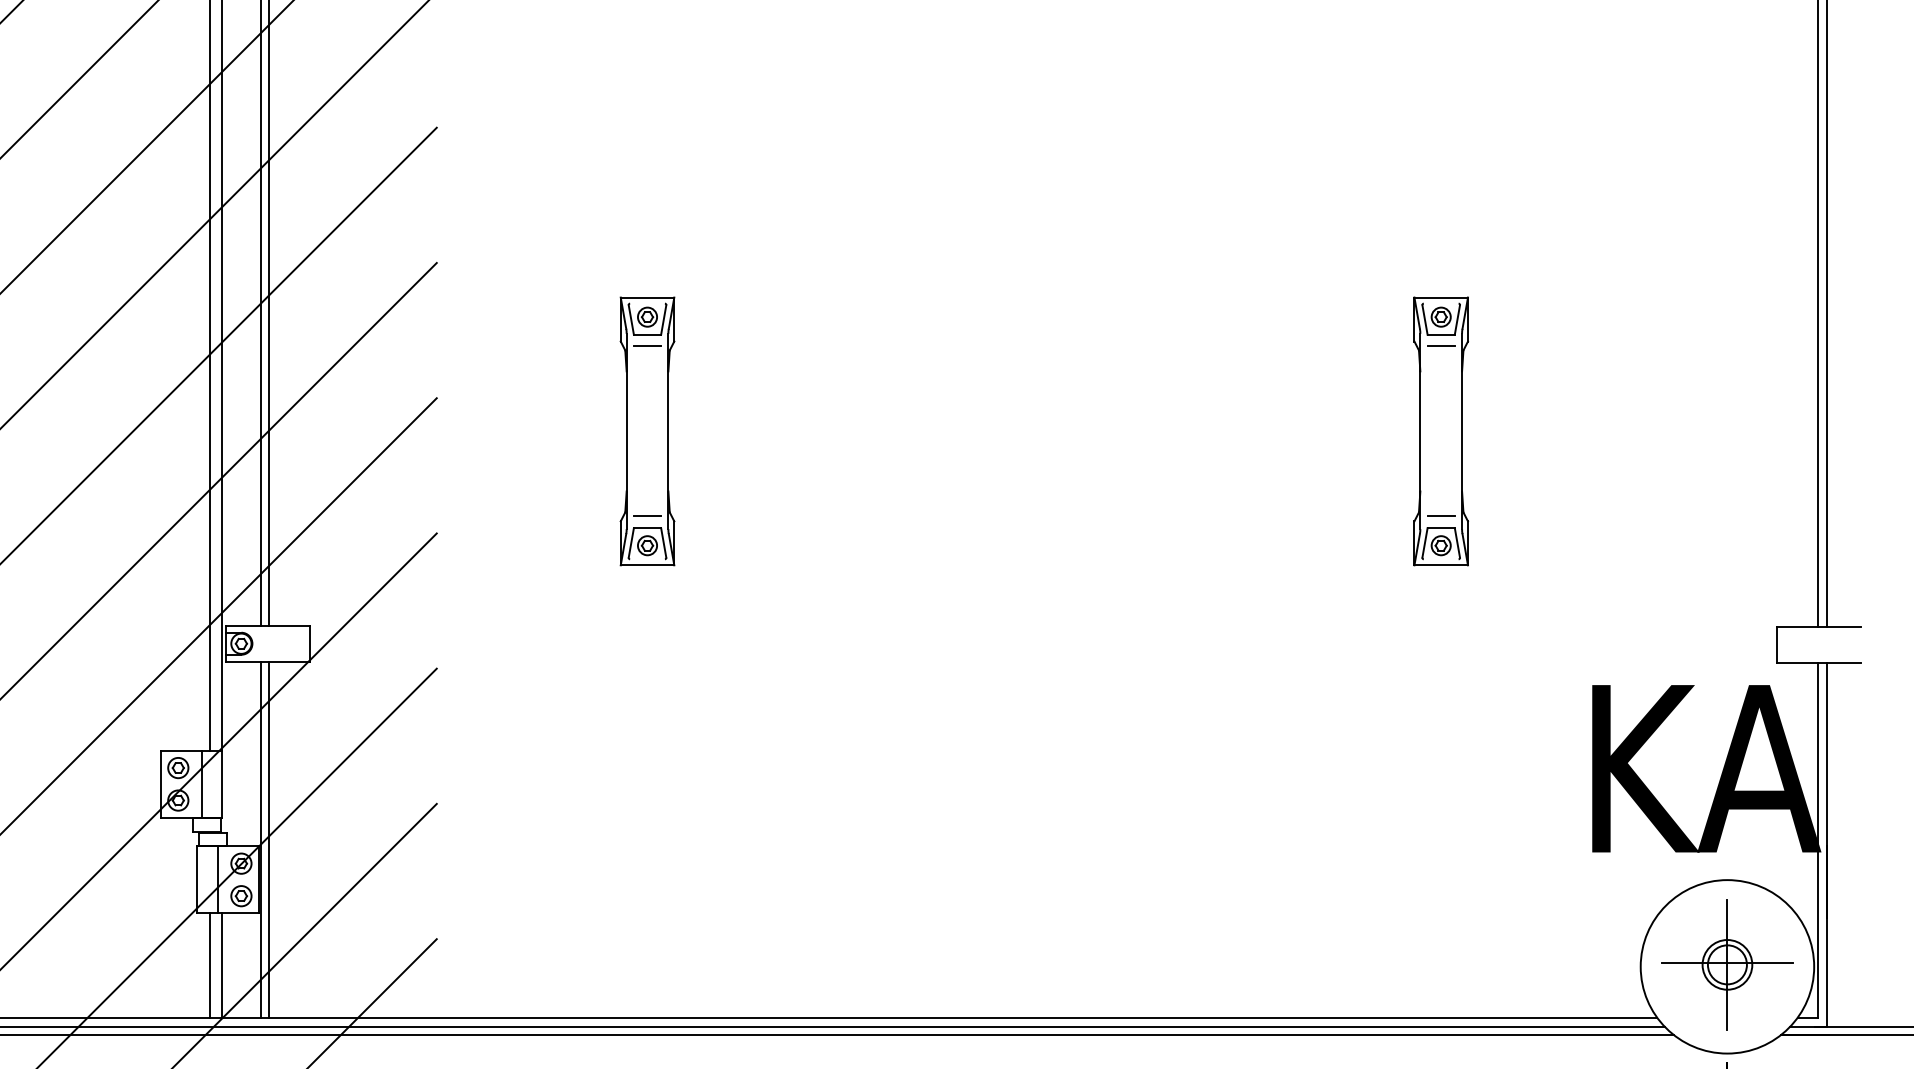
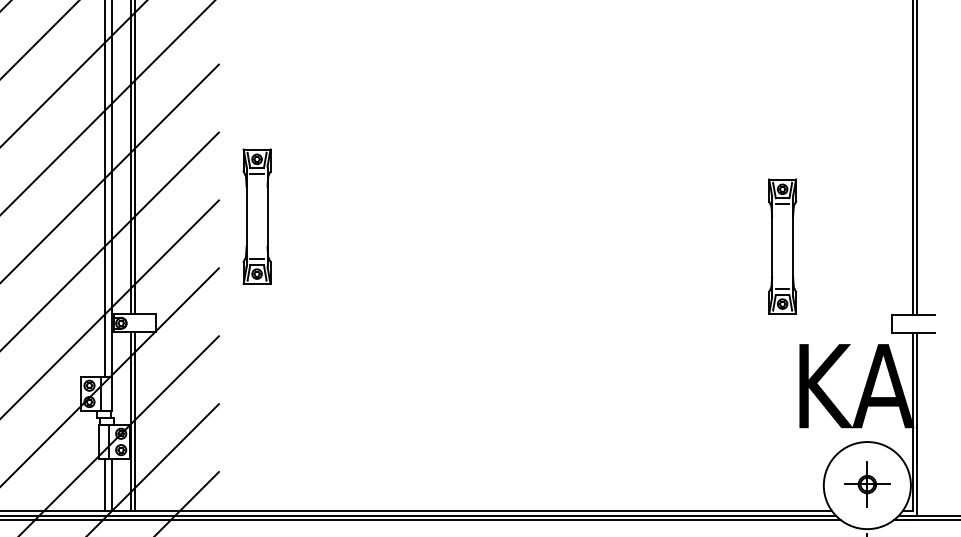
part: (646, 430) -> (256, 216), moved
part: (1440, 430) -> (782, 246), moved
part: (1727, 964) -> (867, 484), size x0.7

